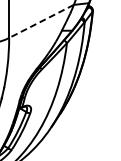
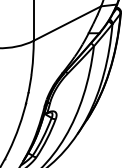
line: (41, 21) -> (67, 23), dashed -> solid

